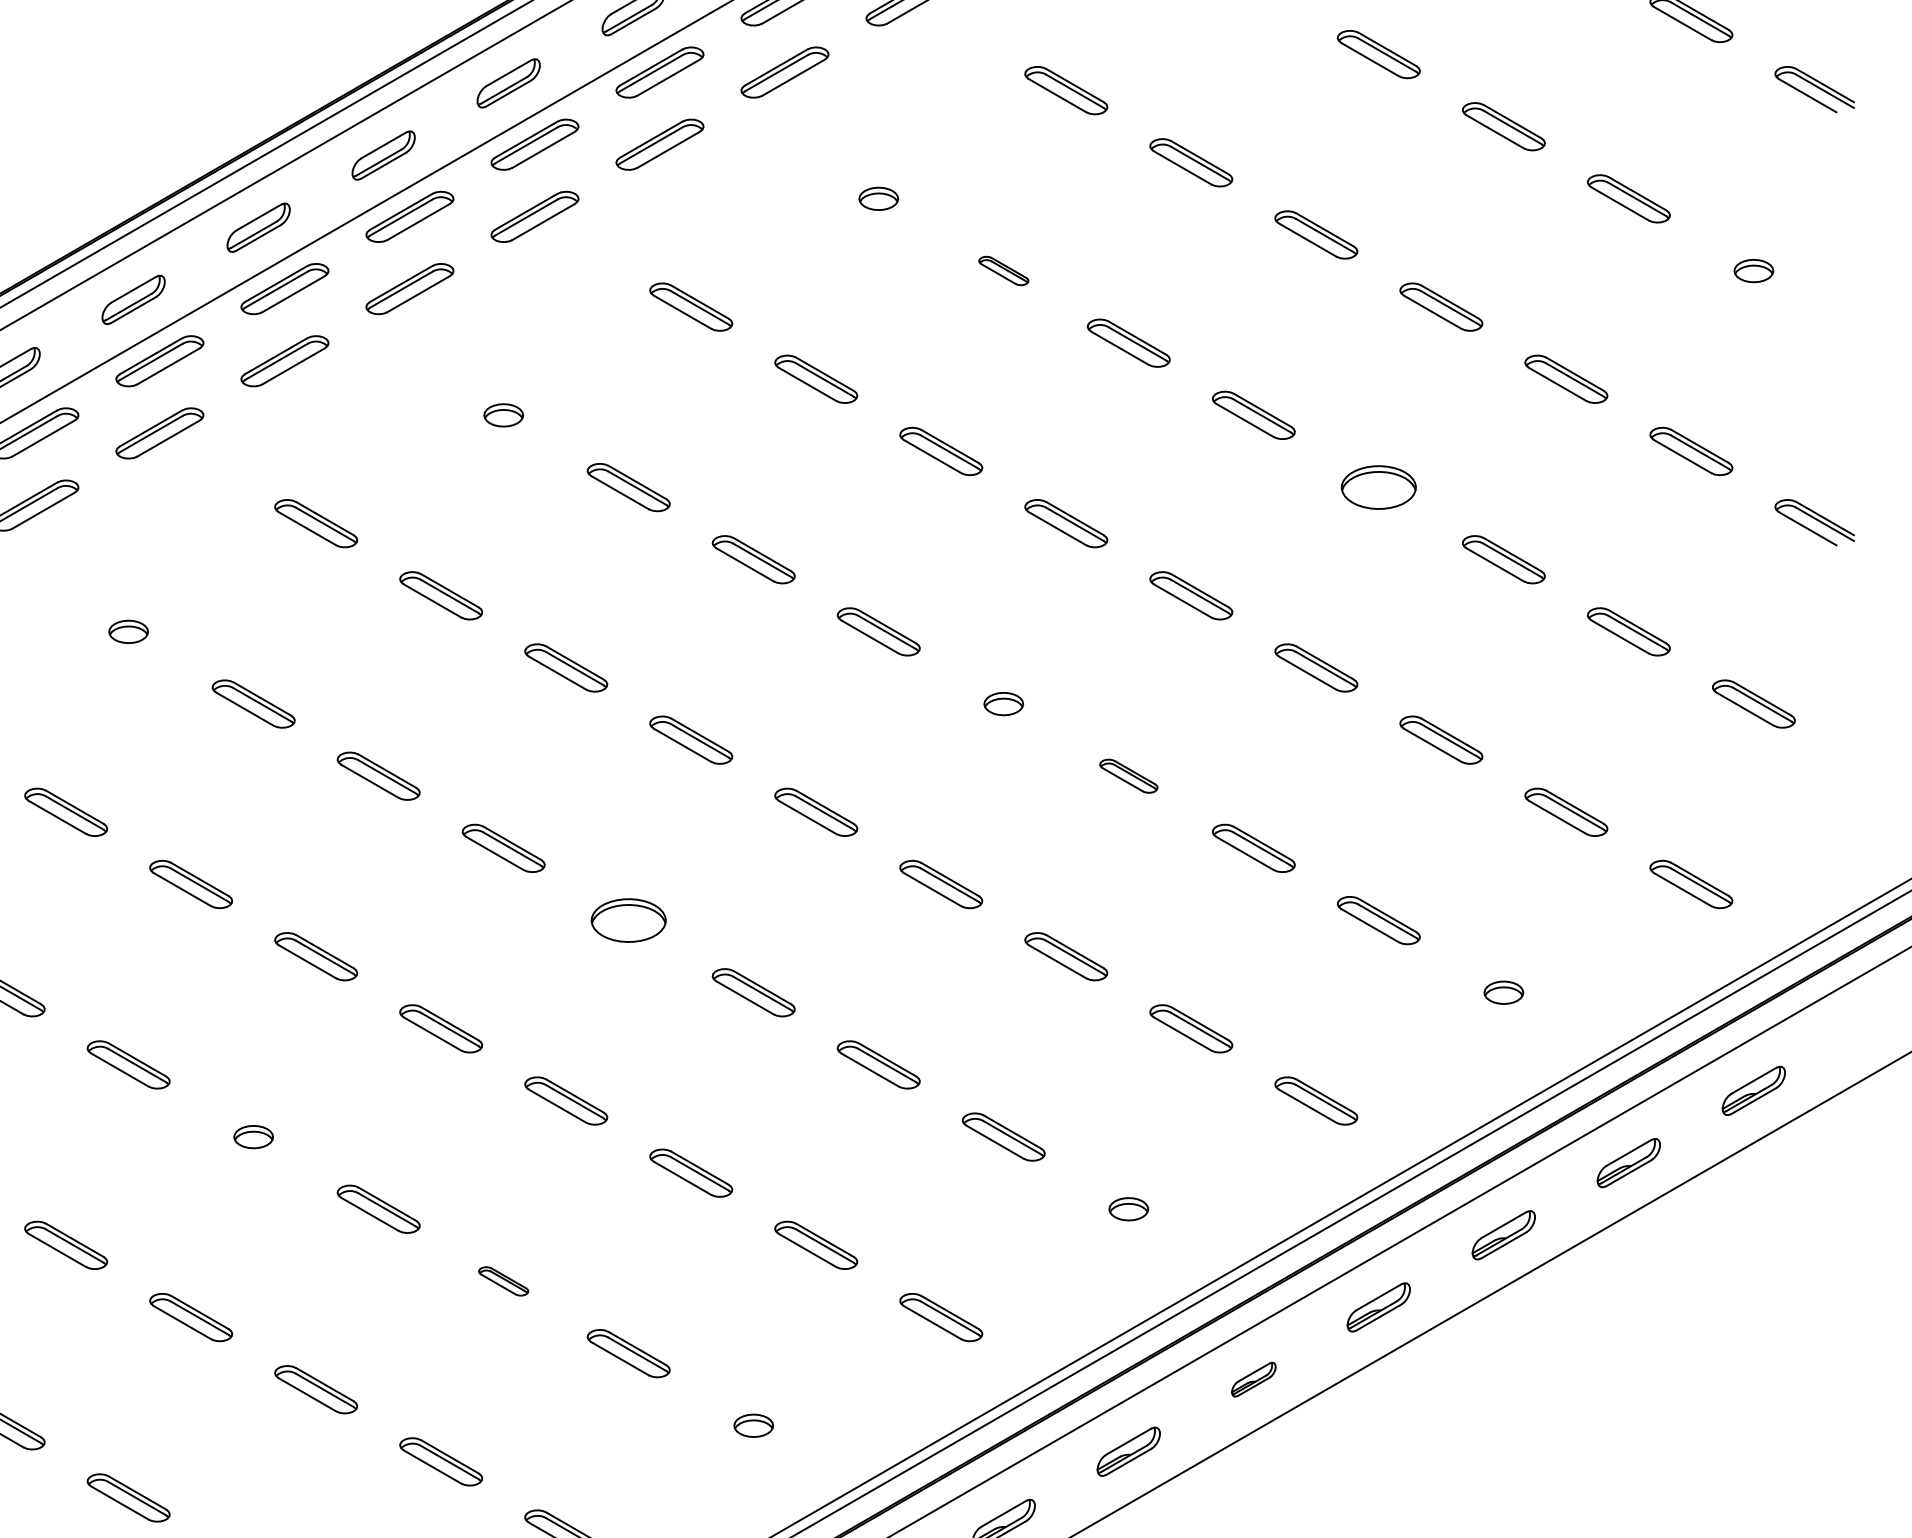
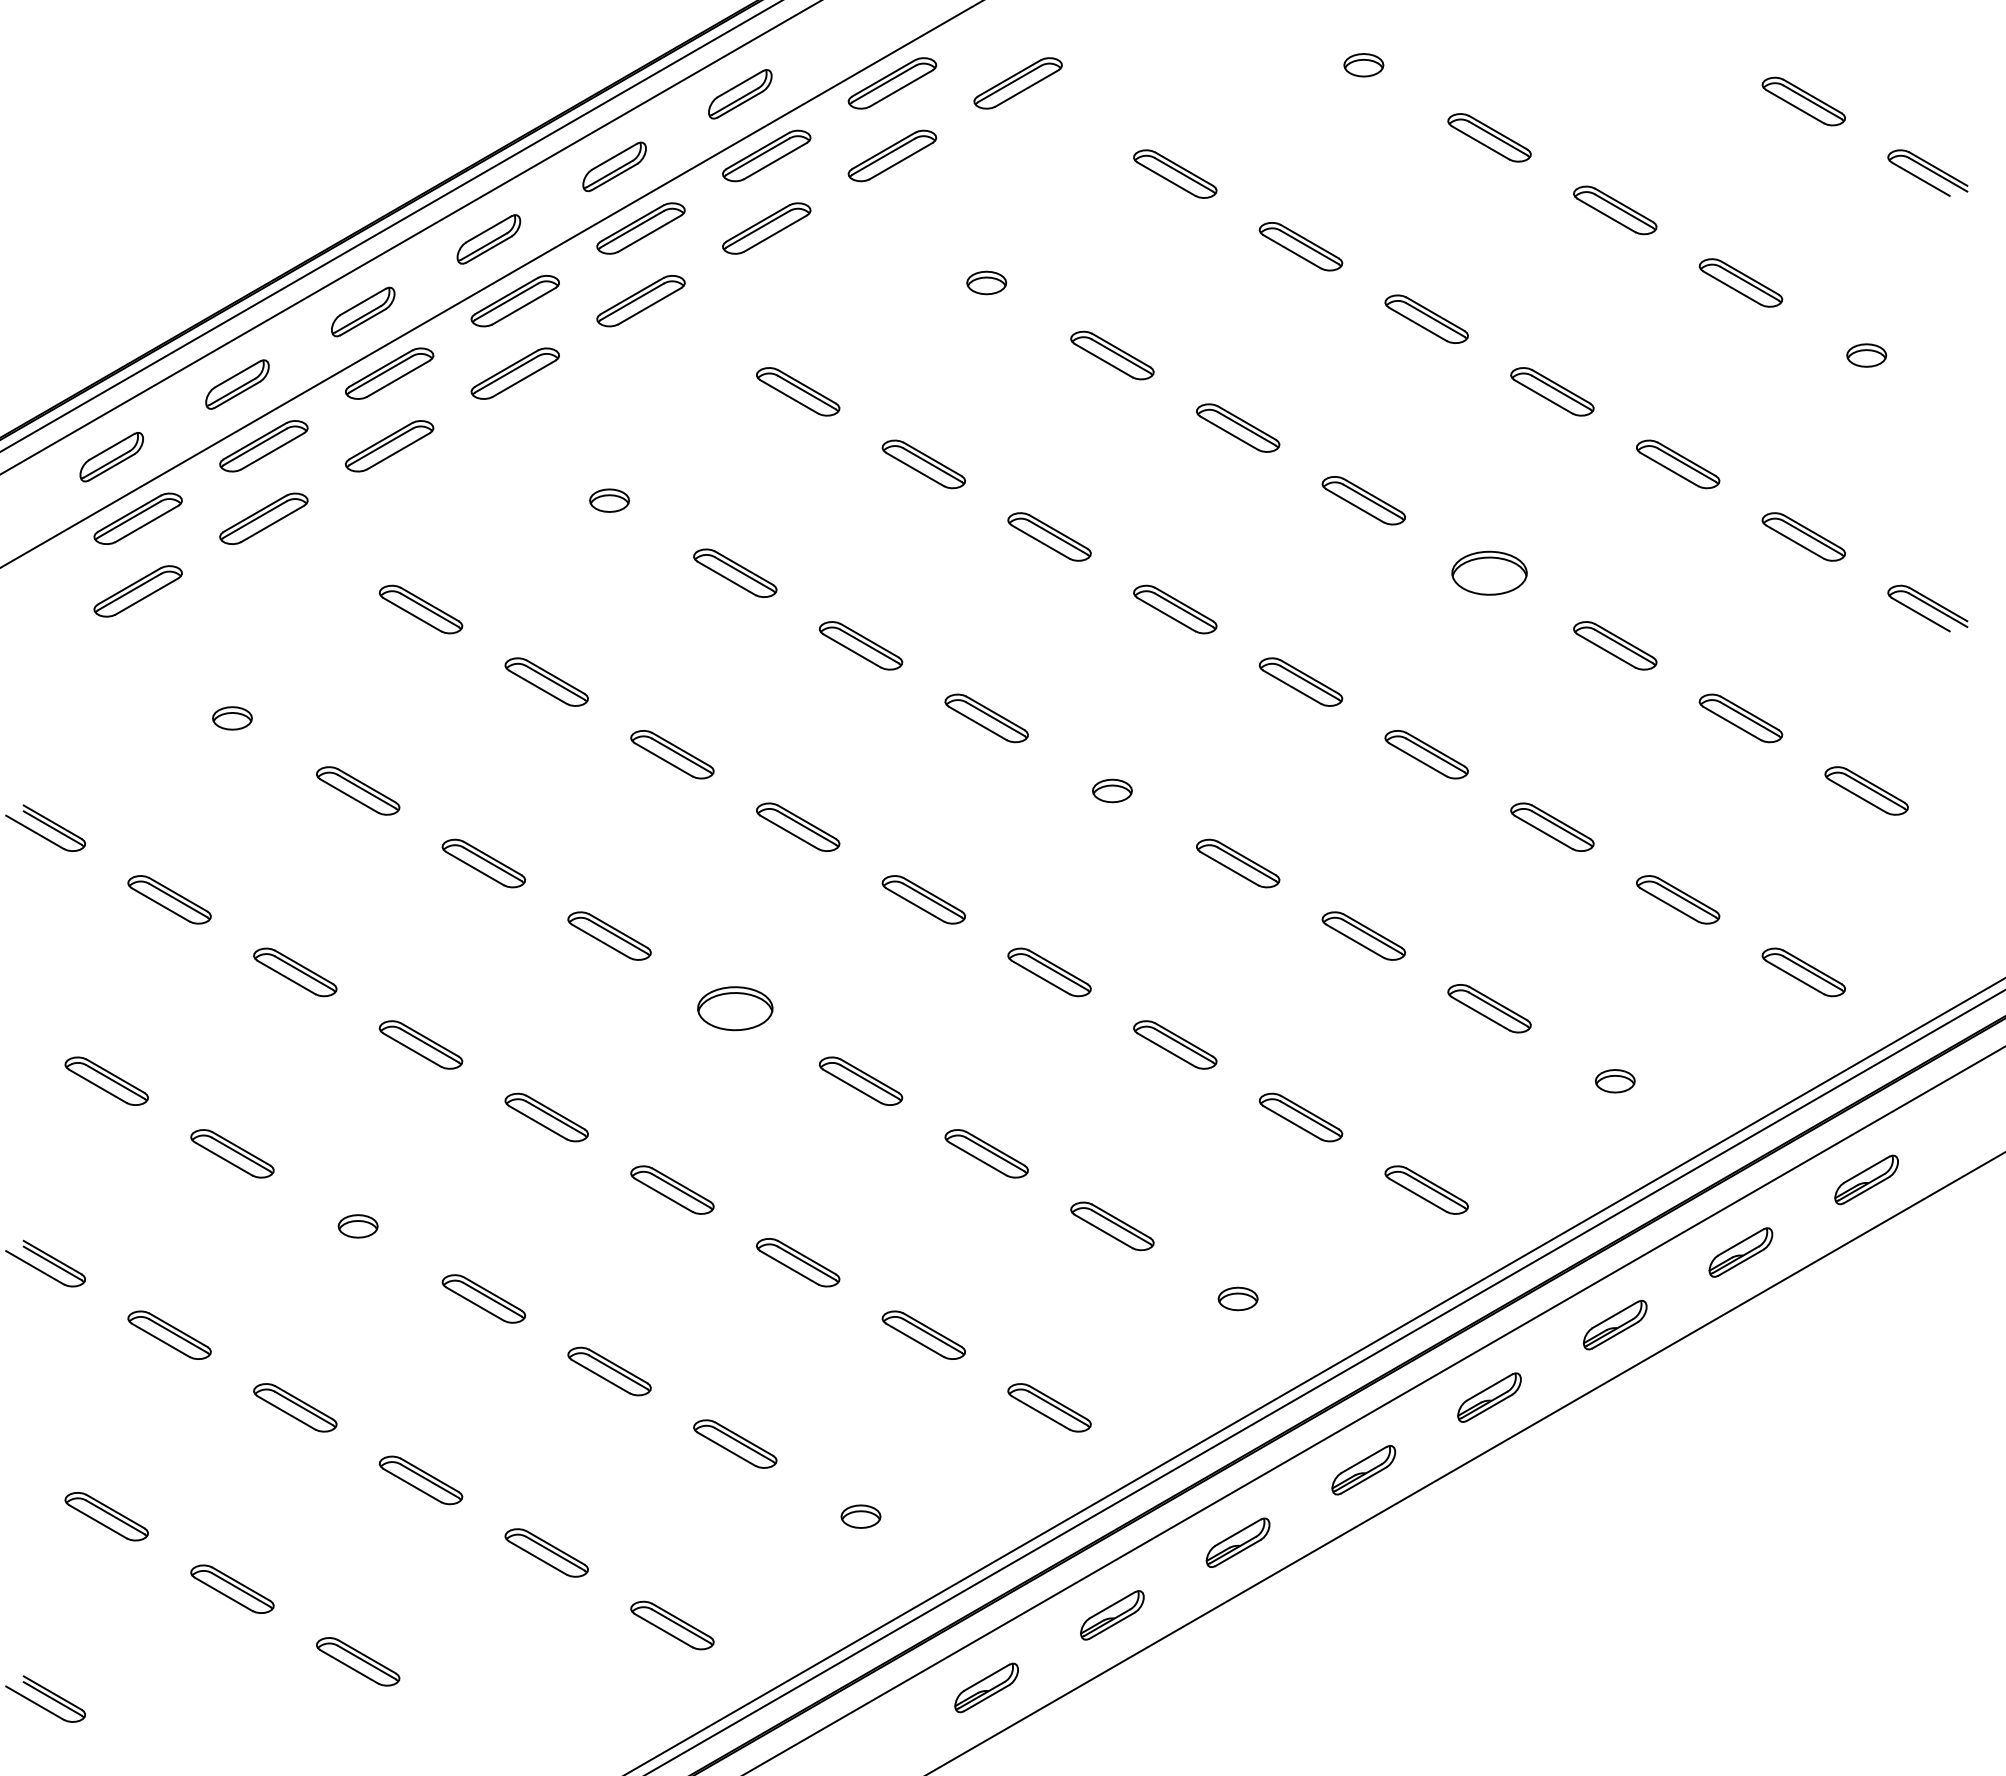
part: (1003, 270) -> (1112, 355), size x1.67
part: (1129, 776) -> (1238, 863), size x1.43
part: (503, 1281) -> (609, 1371), size x1.67
part: (1253, 1379) -> (1363, 1470), size x1.43

